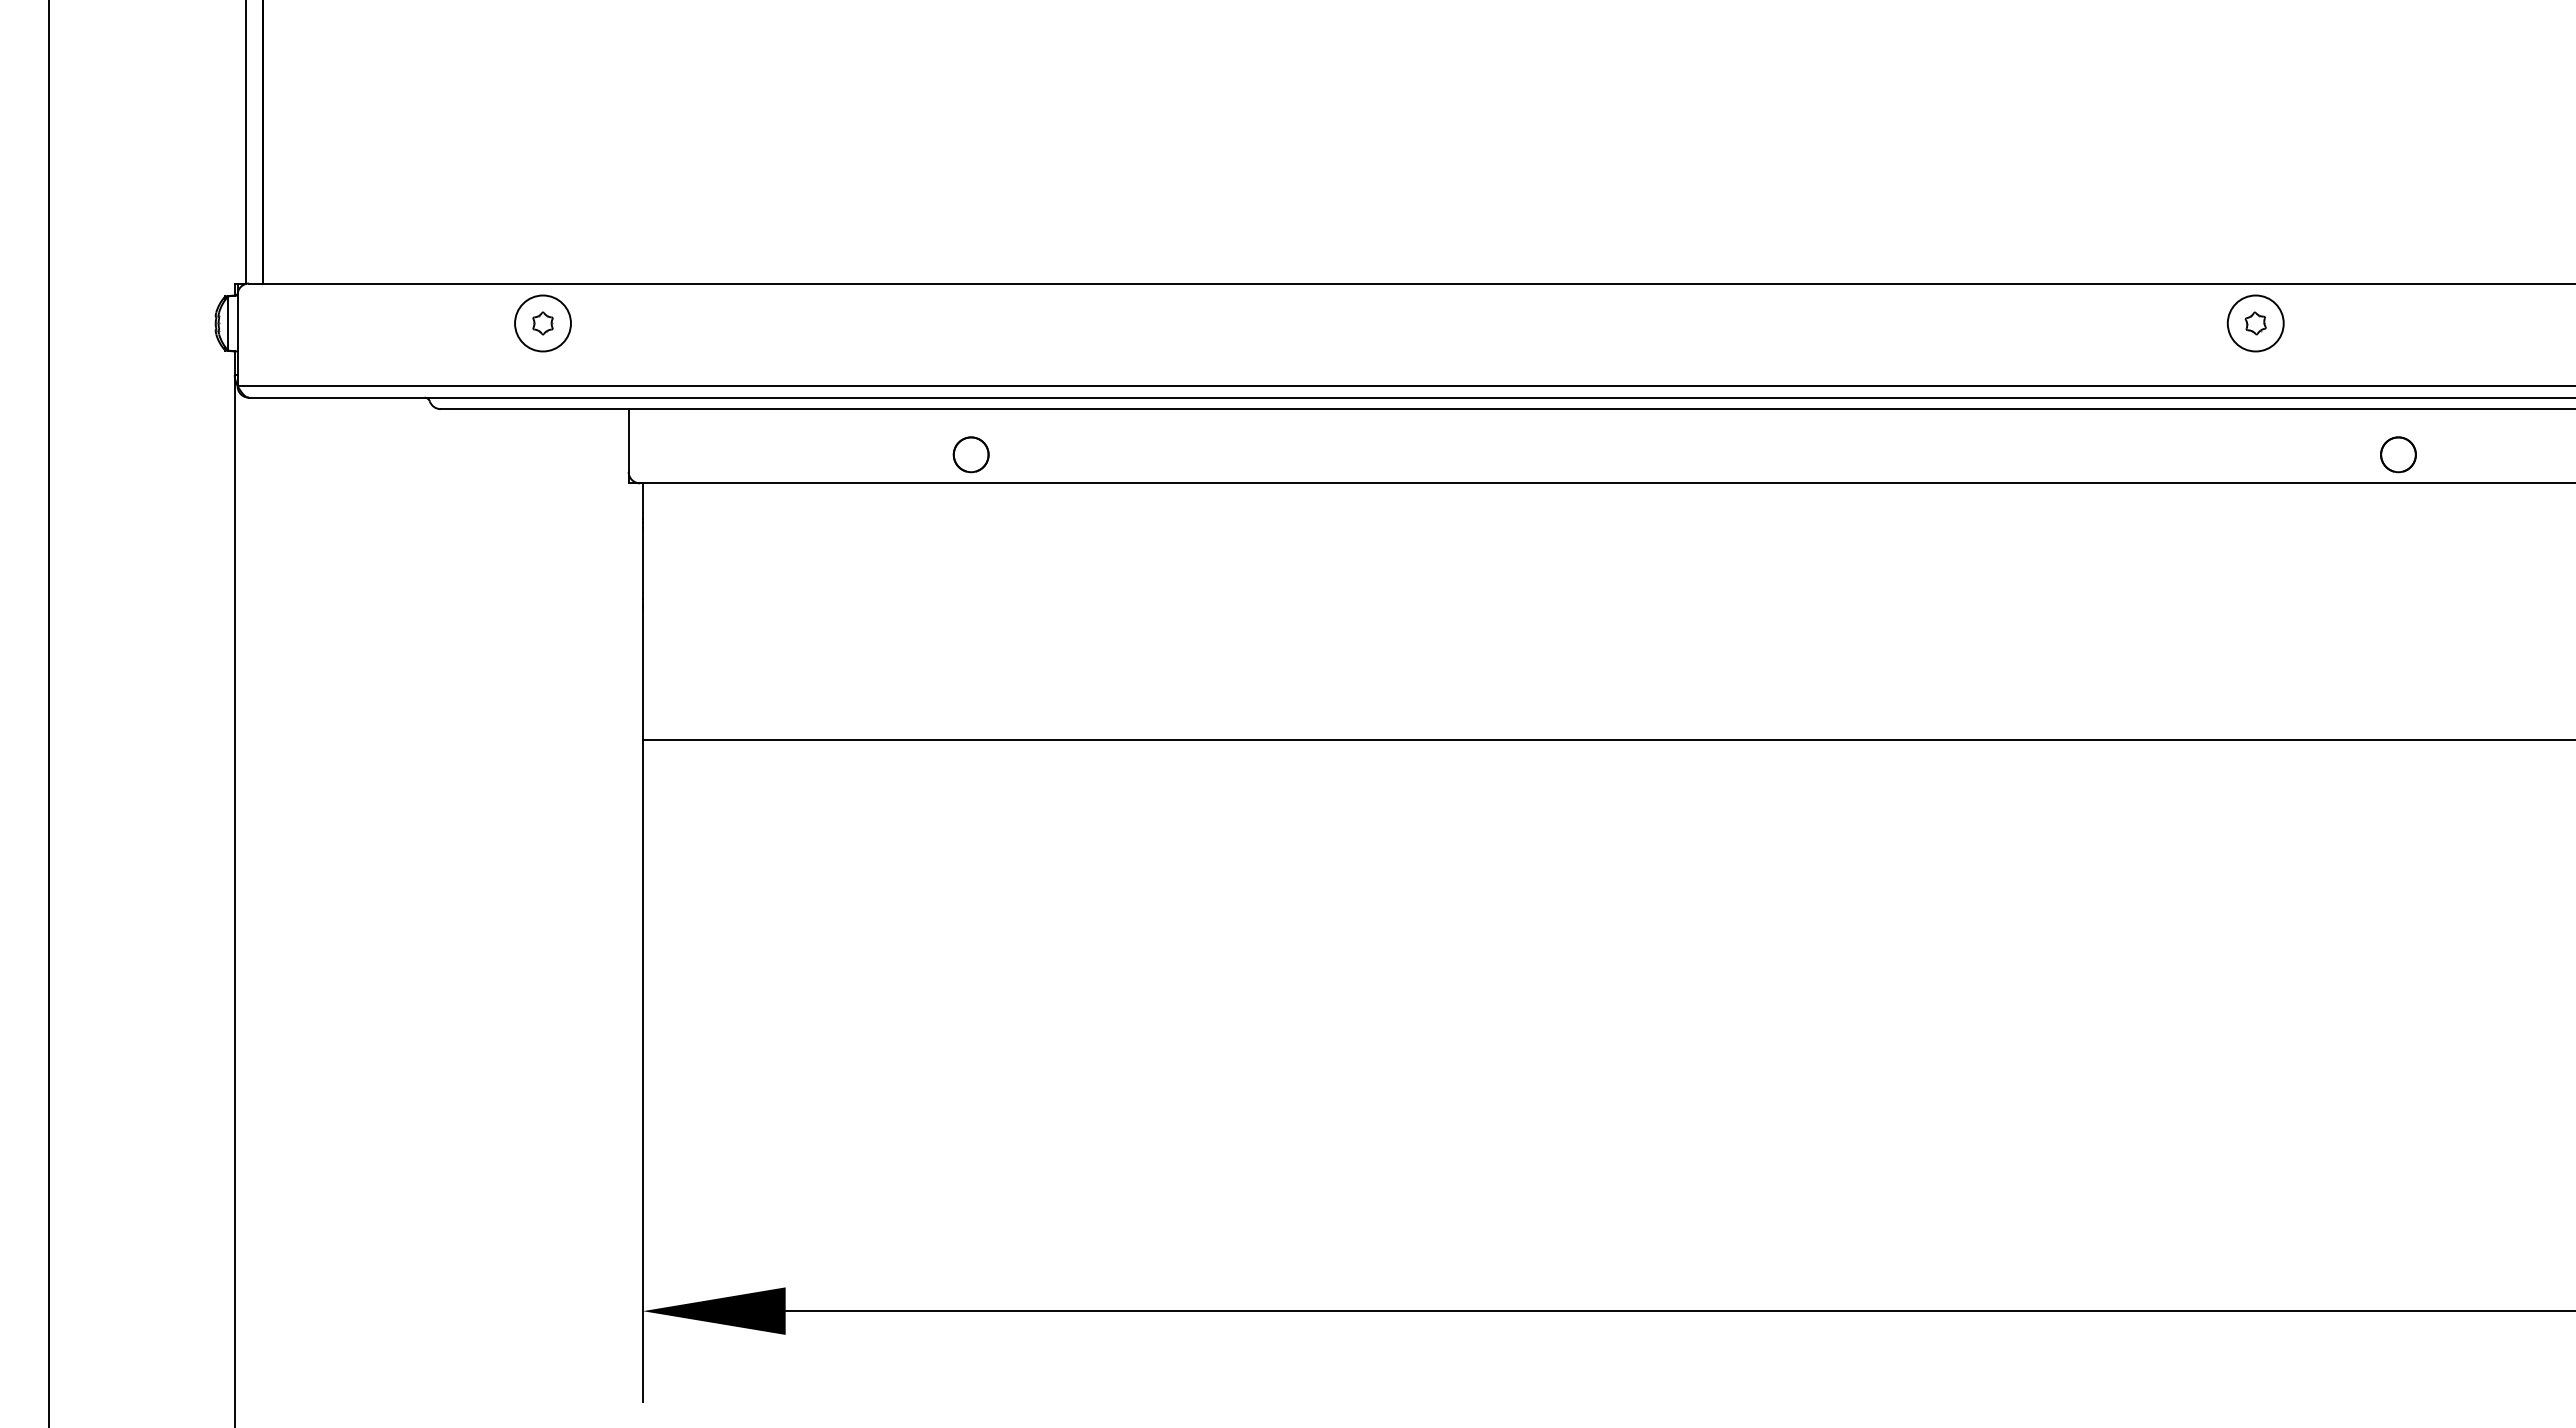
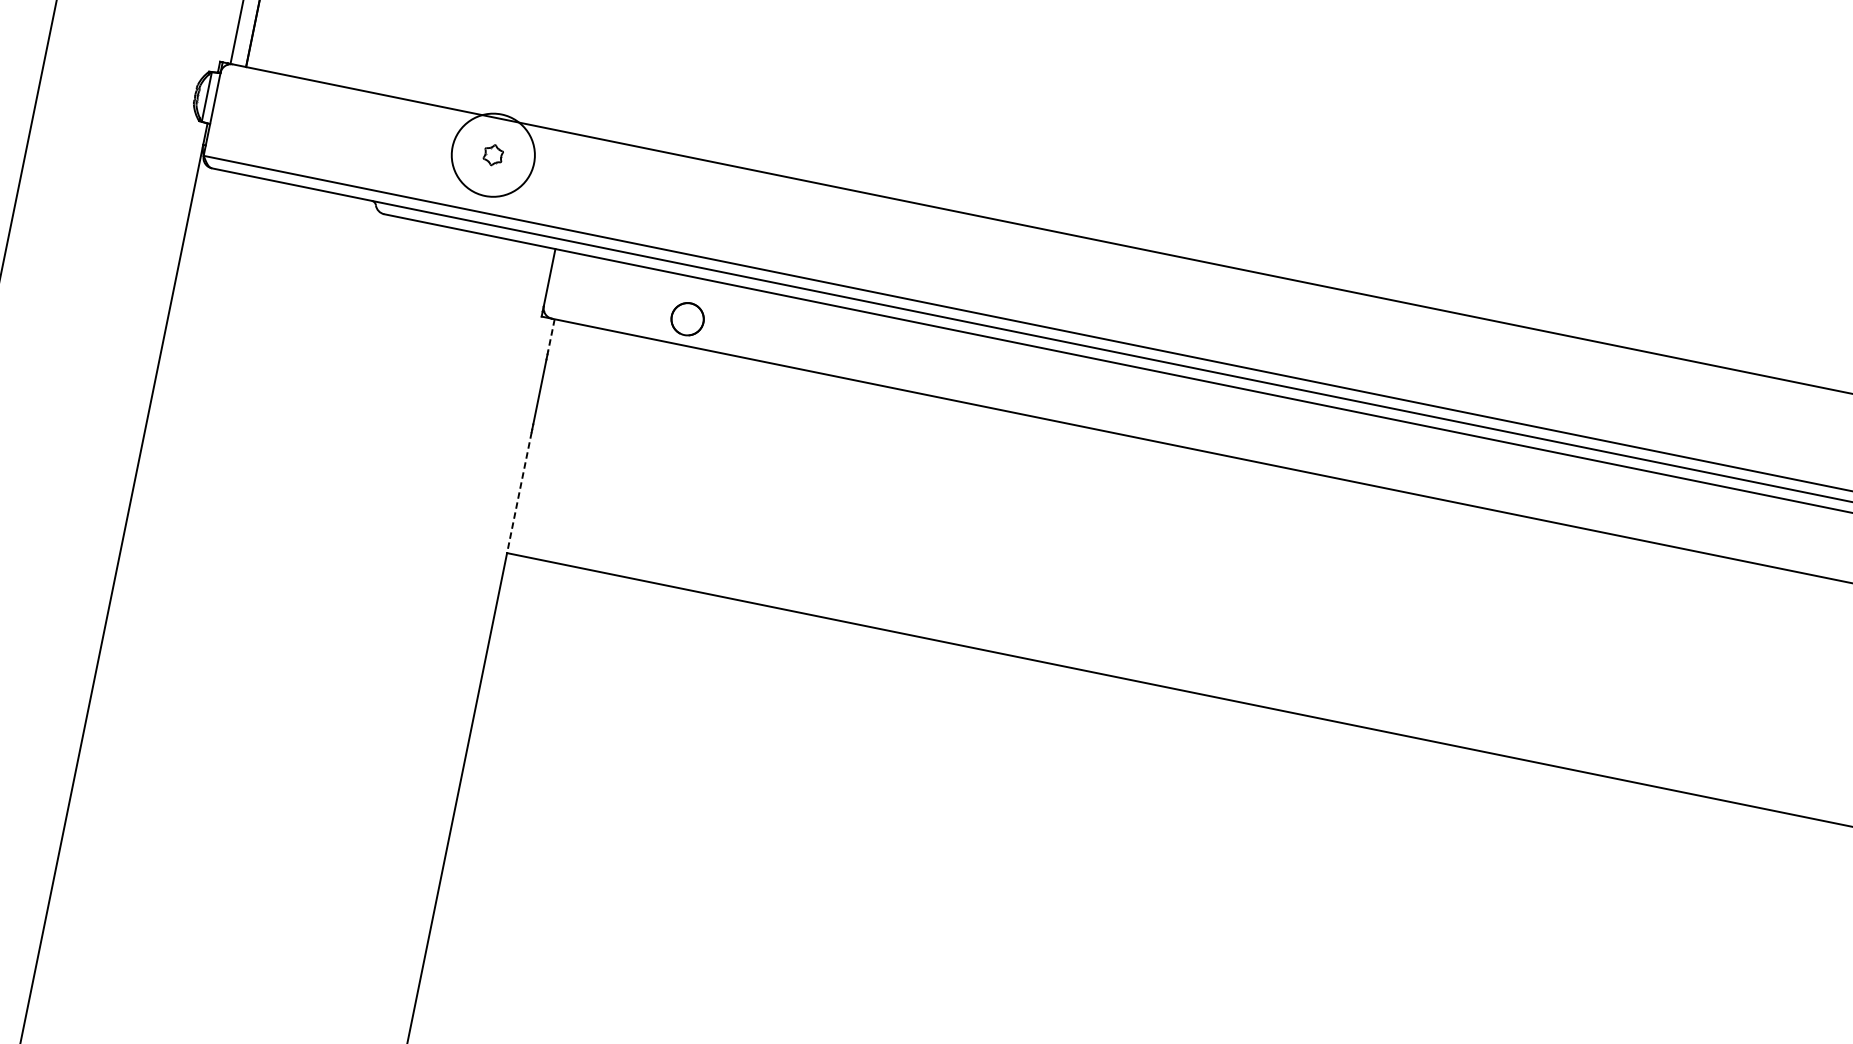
circle: (543, 323) -> (493, 155), size x1.6
part: (970, 454) -> (687, 318), moved
line: (642, 501) -> (550, 335), solid -> dashed
line: (642, 674) -> (518, 493), solid -> dashed

